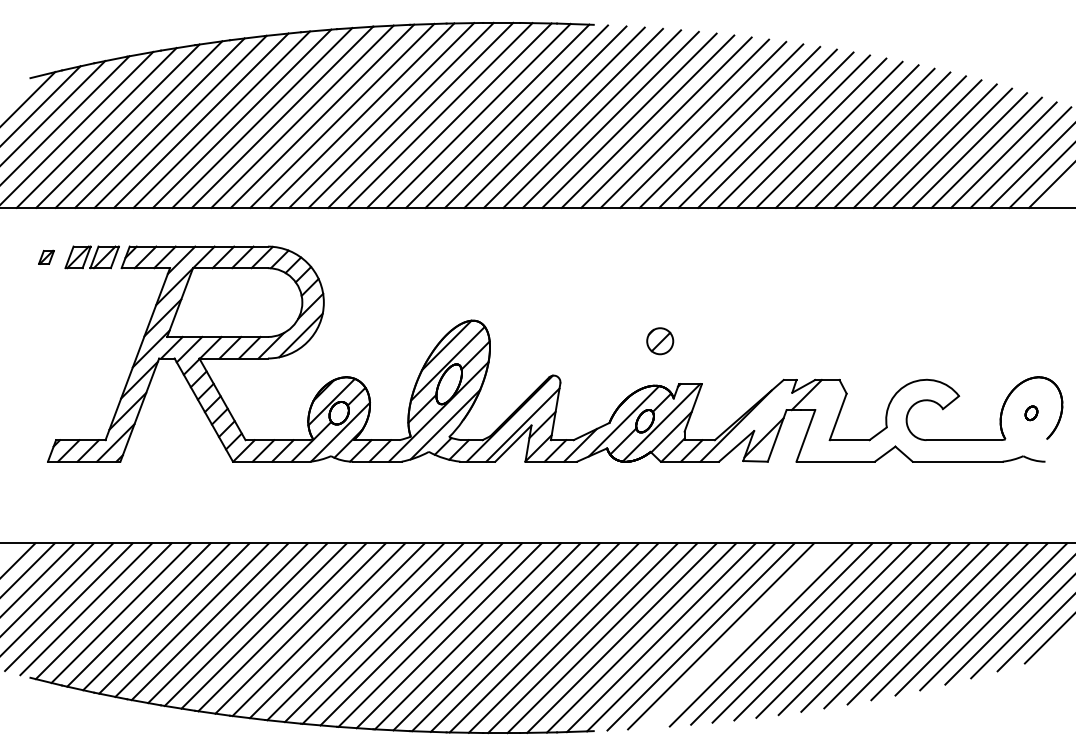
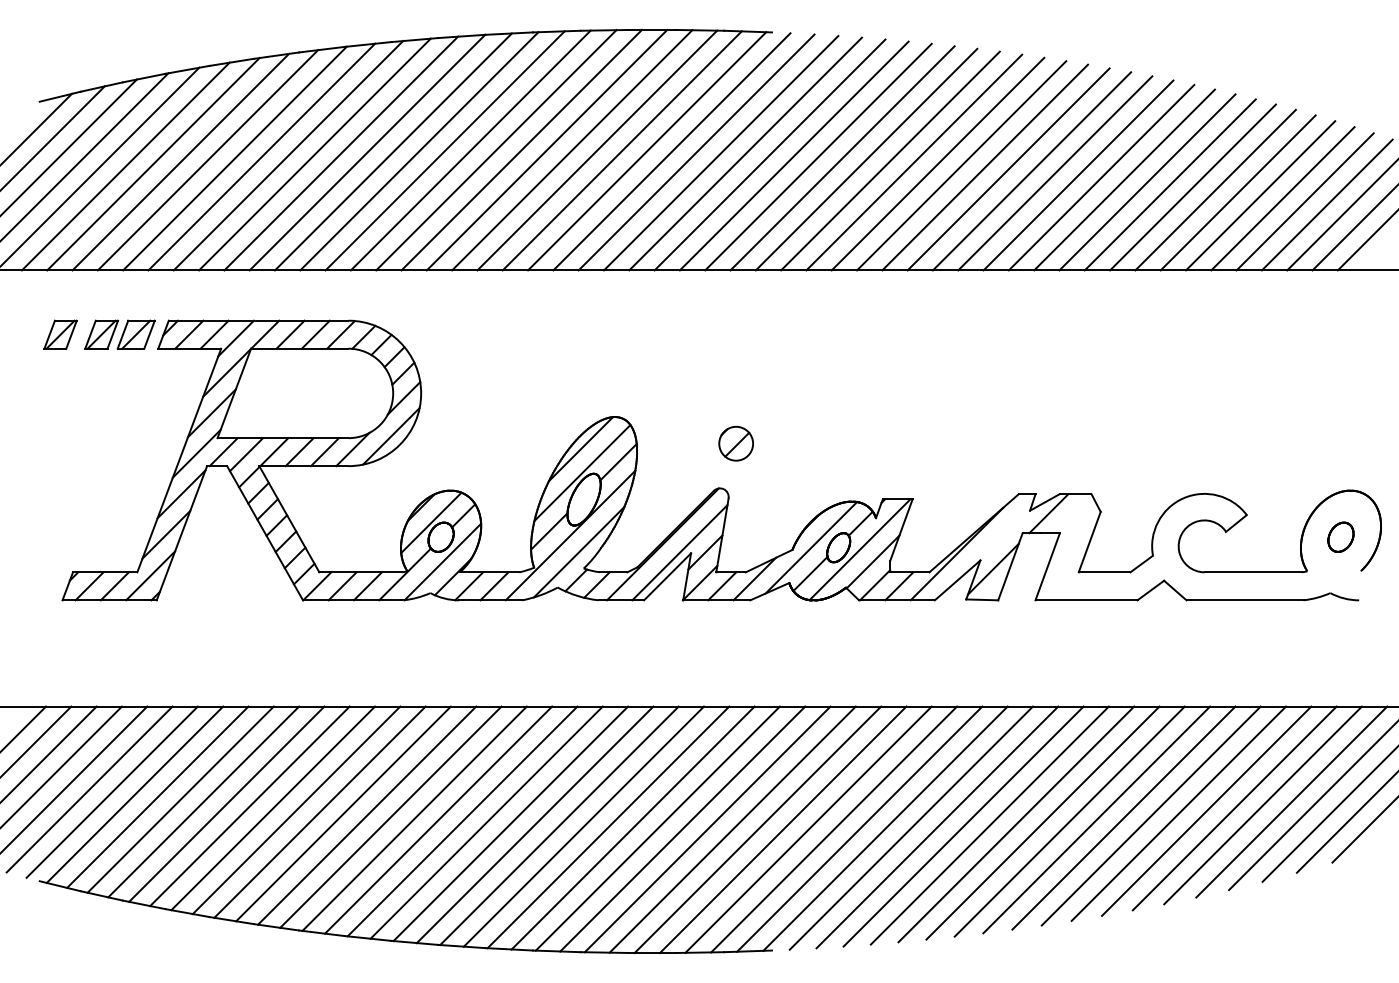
part: (46, 257) -> (60, 334), size x1.67
part: (660, 341) -> (736, 444), moved
part: (1031, 413) -> (1341, 537), size x1.67
line: (740, 635) -> (962, 826), added

